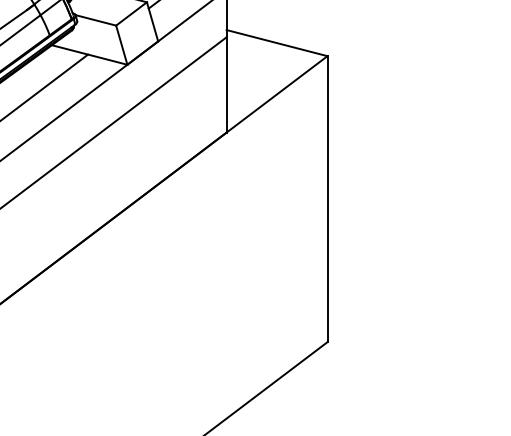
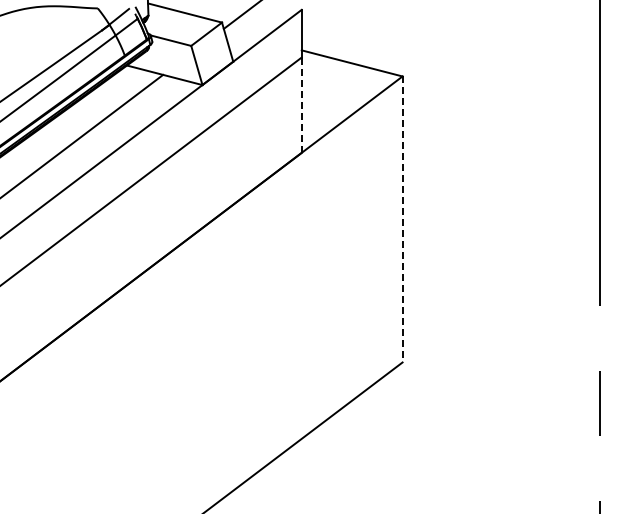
line: (226, 85) -> (301, 105), solid -> dashed
line: (327, 199) -> (402, 219), solid -> dashed

